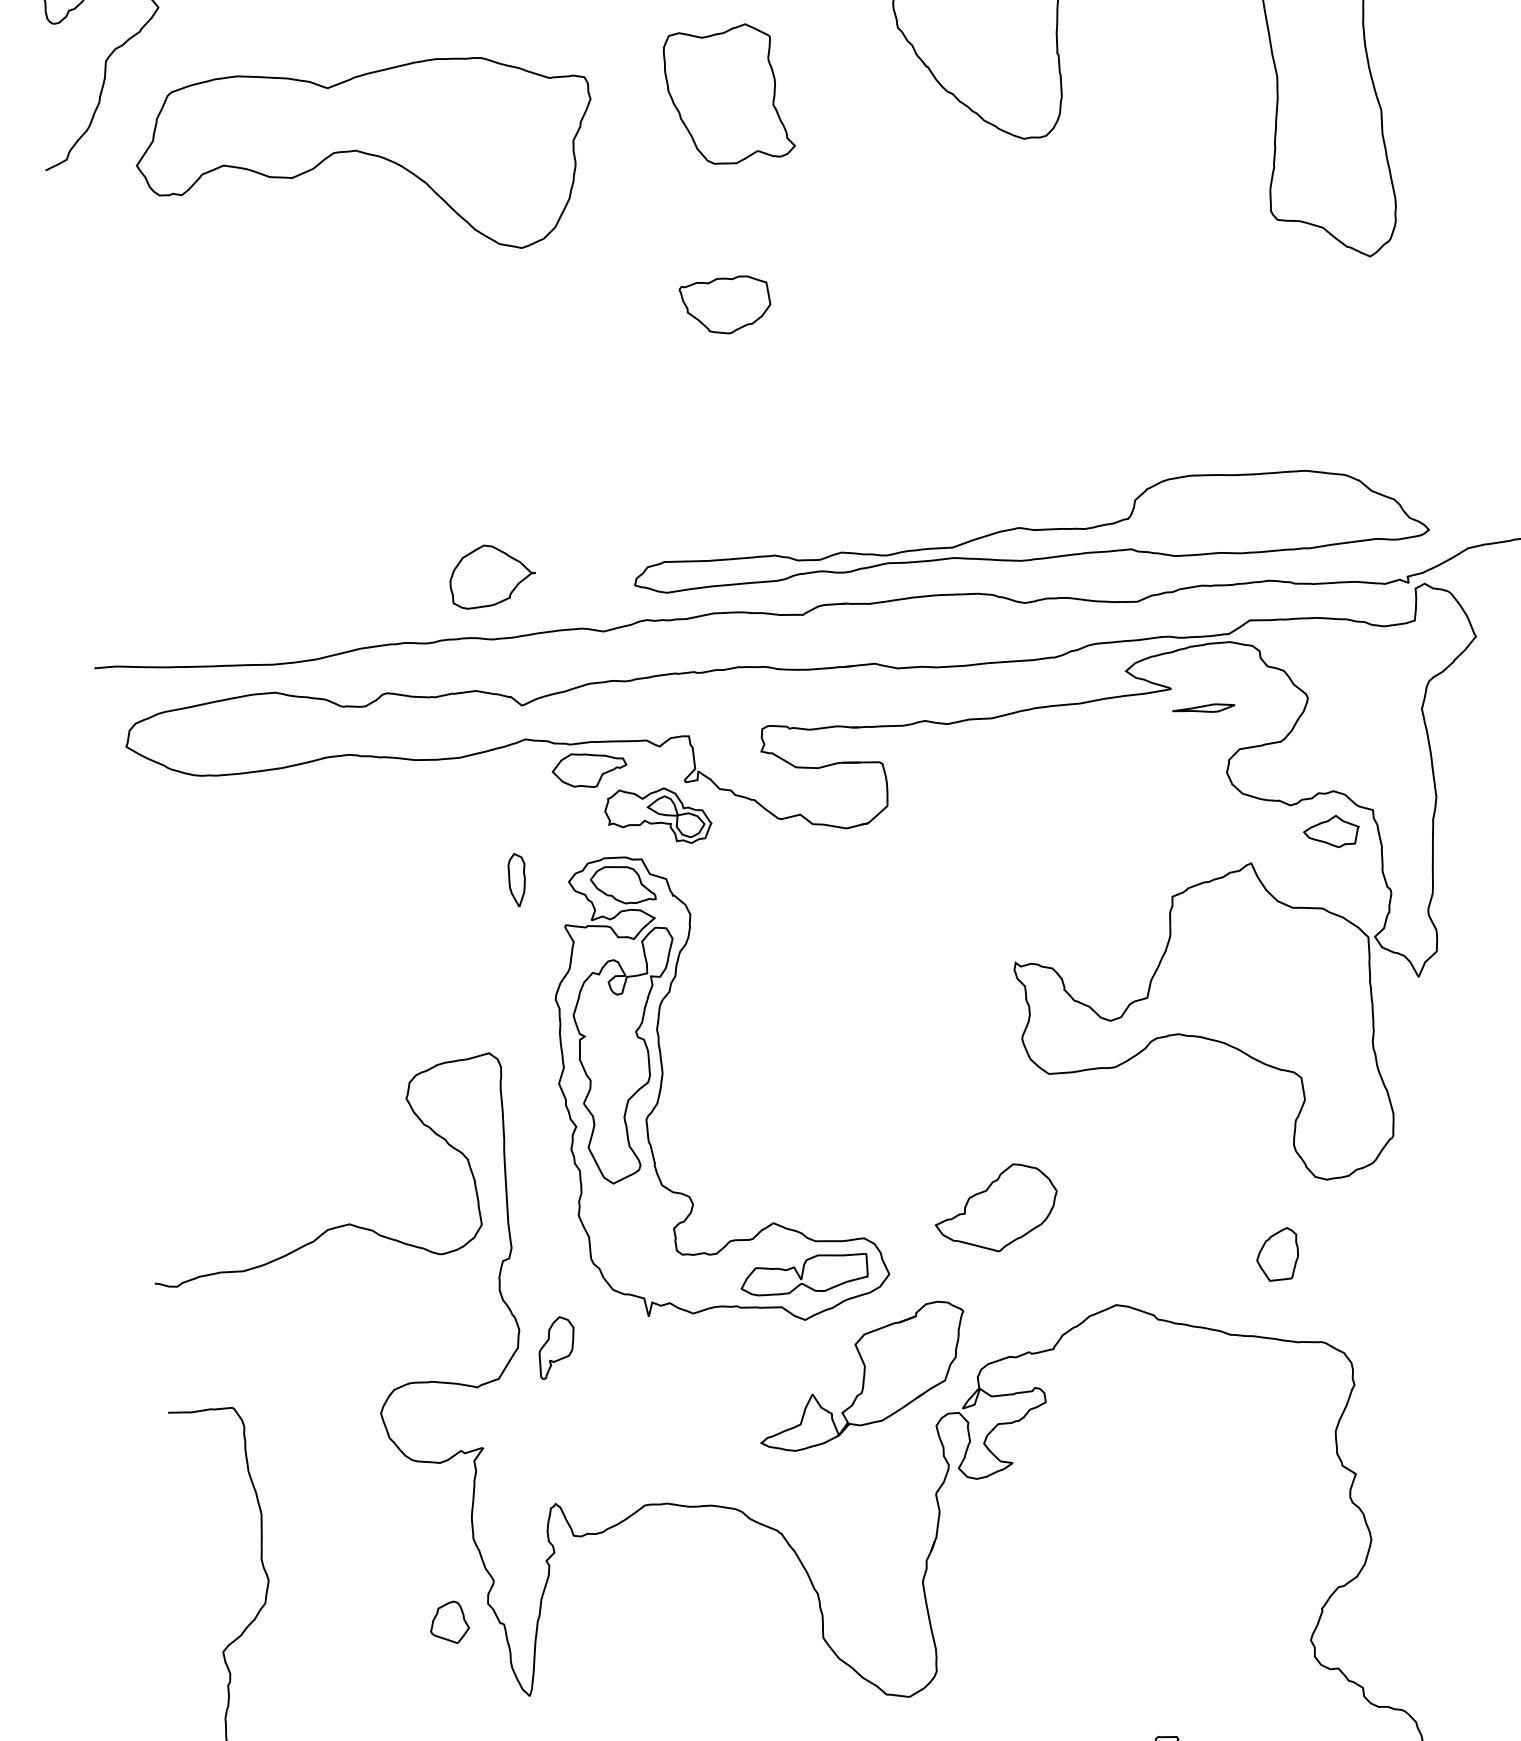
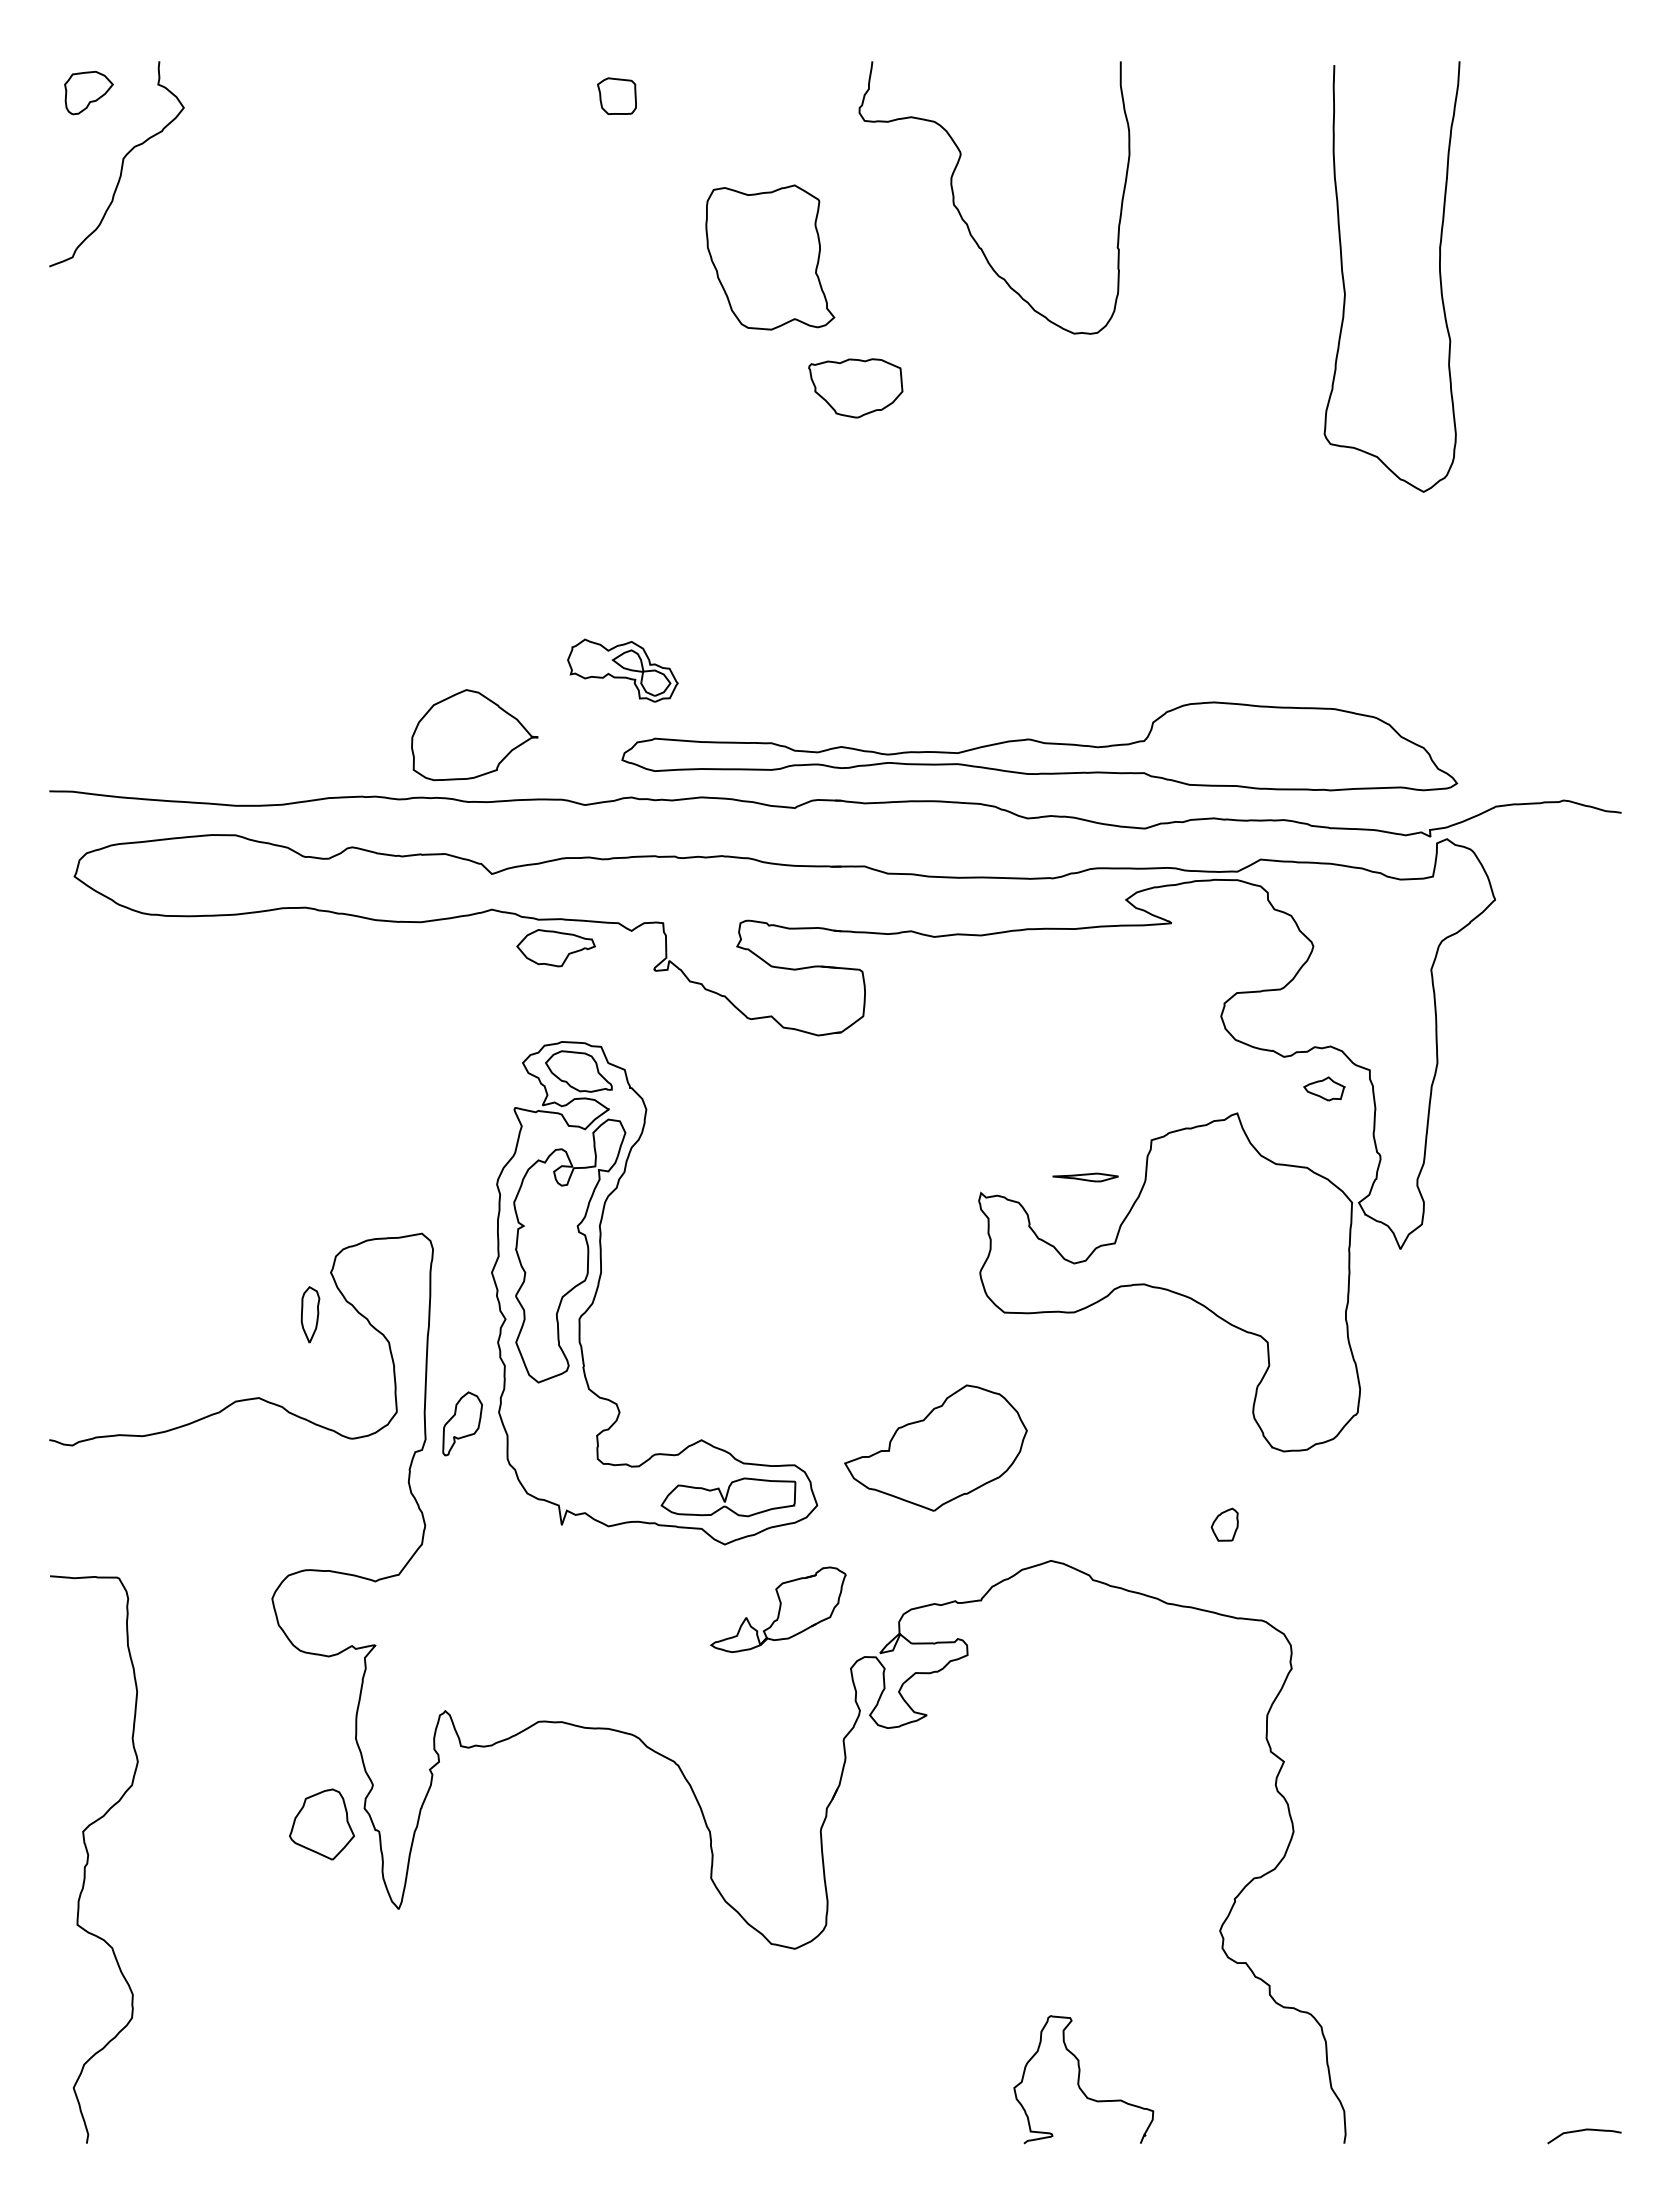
part: (367, 155) -> (387, 283), removed
part: (725, 305) -> (855, 388), moved
part: (491, 575) -> (473, 735), size x1.4
part: (1203, 709) -> (1085, 1177), moved
part: (657, 816) -> (622, 670), moved
part: (1331, 831) -> (1324, 1088), size x0.7
part: (517, 879) -> (310, 1314), moved
part: (996, 1208) -> (935, 1447), size x1.4
part: (1277, 1254) -> (1224, 1524), size x0.6
part: (556, 1347) -> (462, 1423), moved
part: (862, 1376) -> (778, 1609), size x0.6
part: (449, 1622) -> (322, 1824), size x1.6

